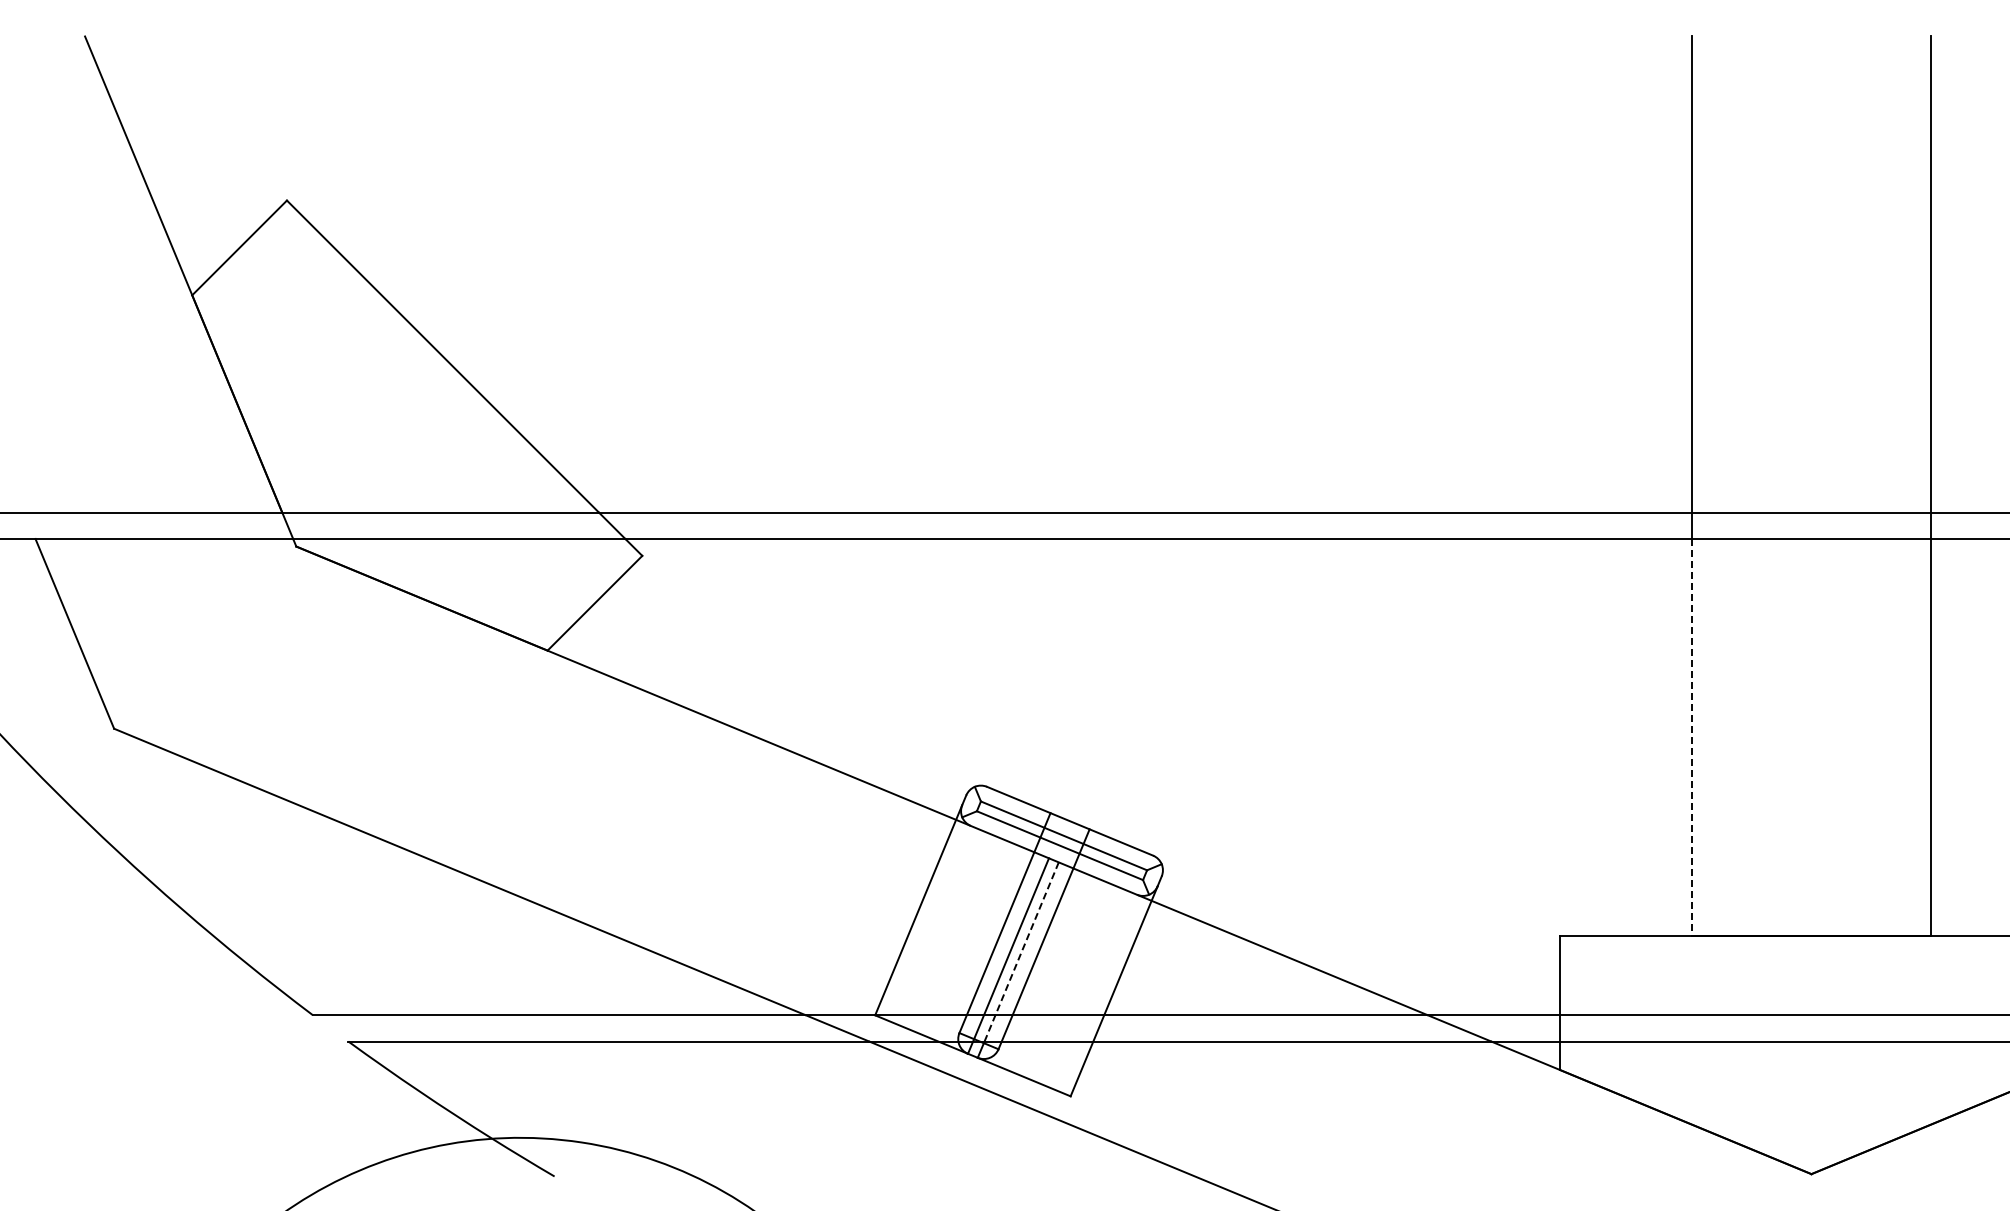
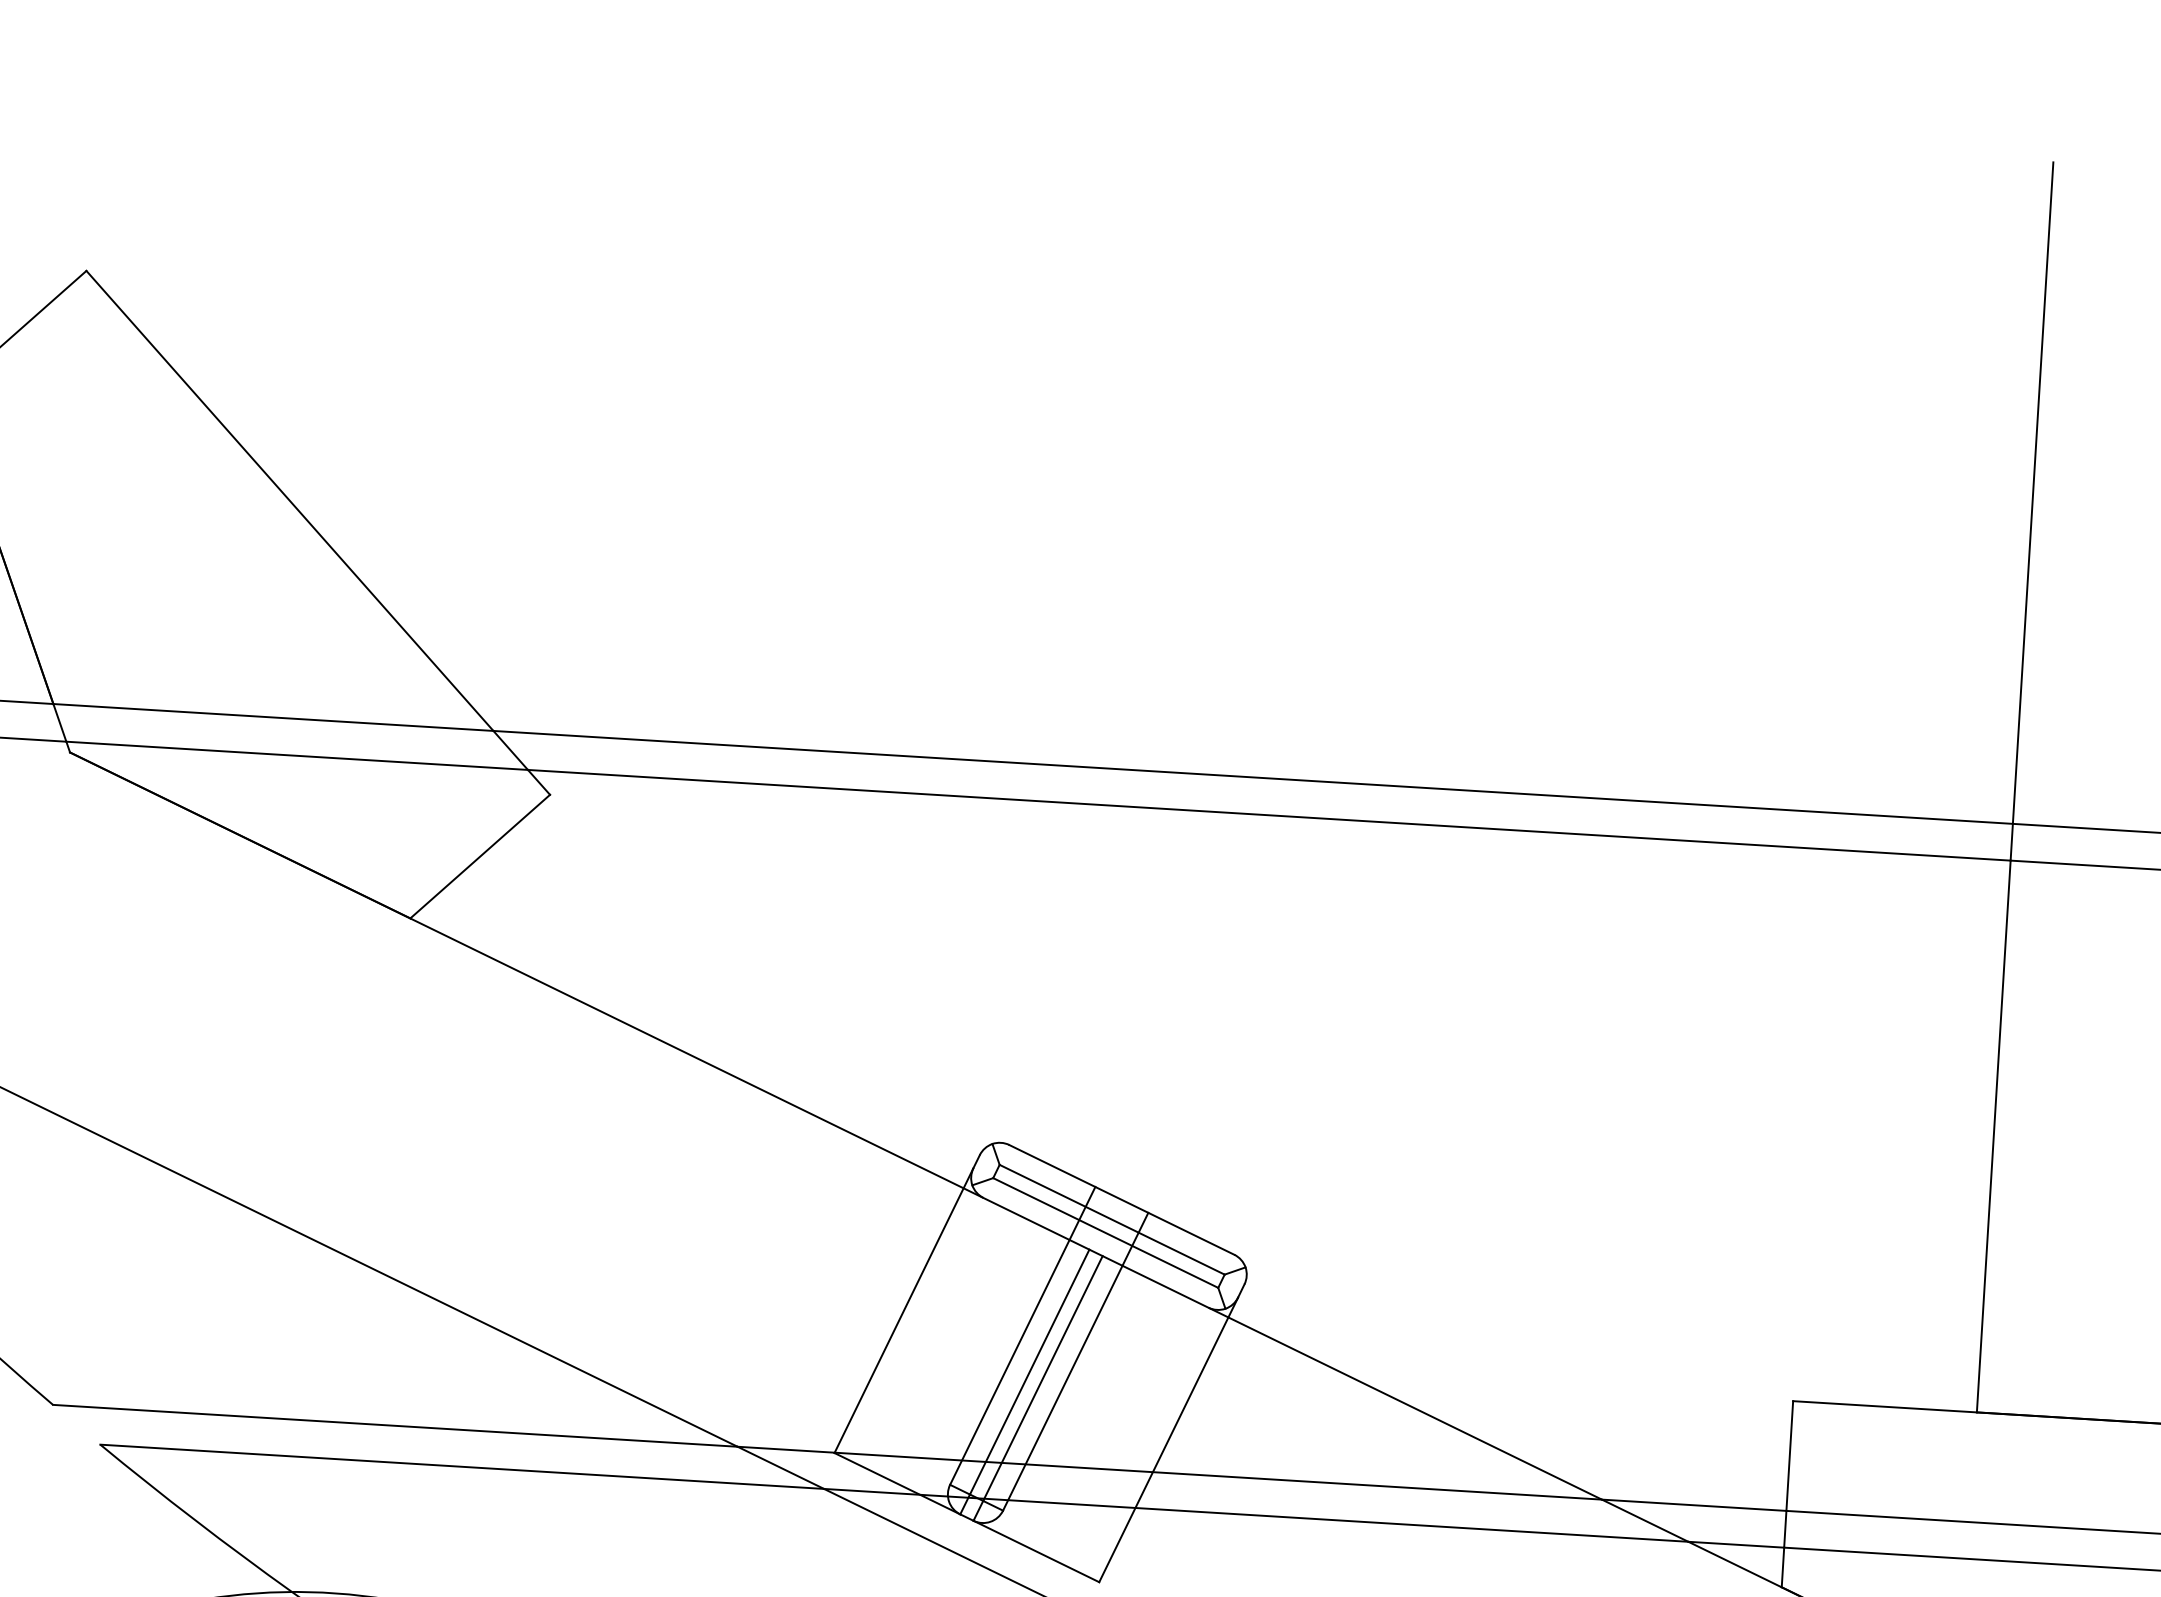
line: (1692, 737) -> (1993, 1136), dashed -> solid
line: (1021, 952) -> (1043, 1378), dashed -> solid

